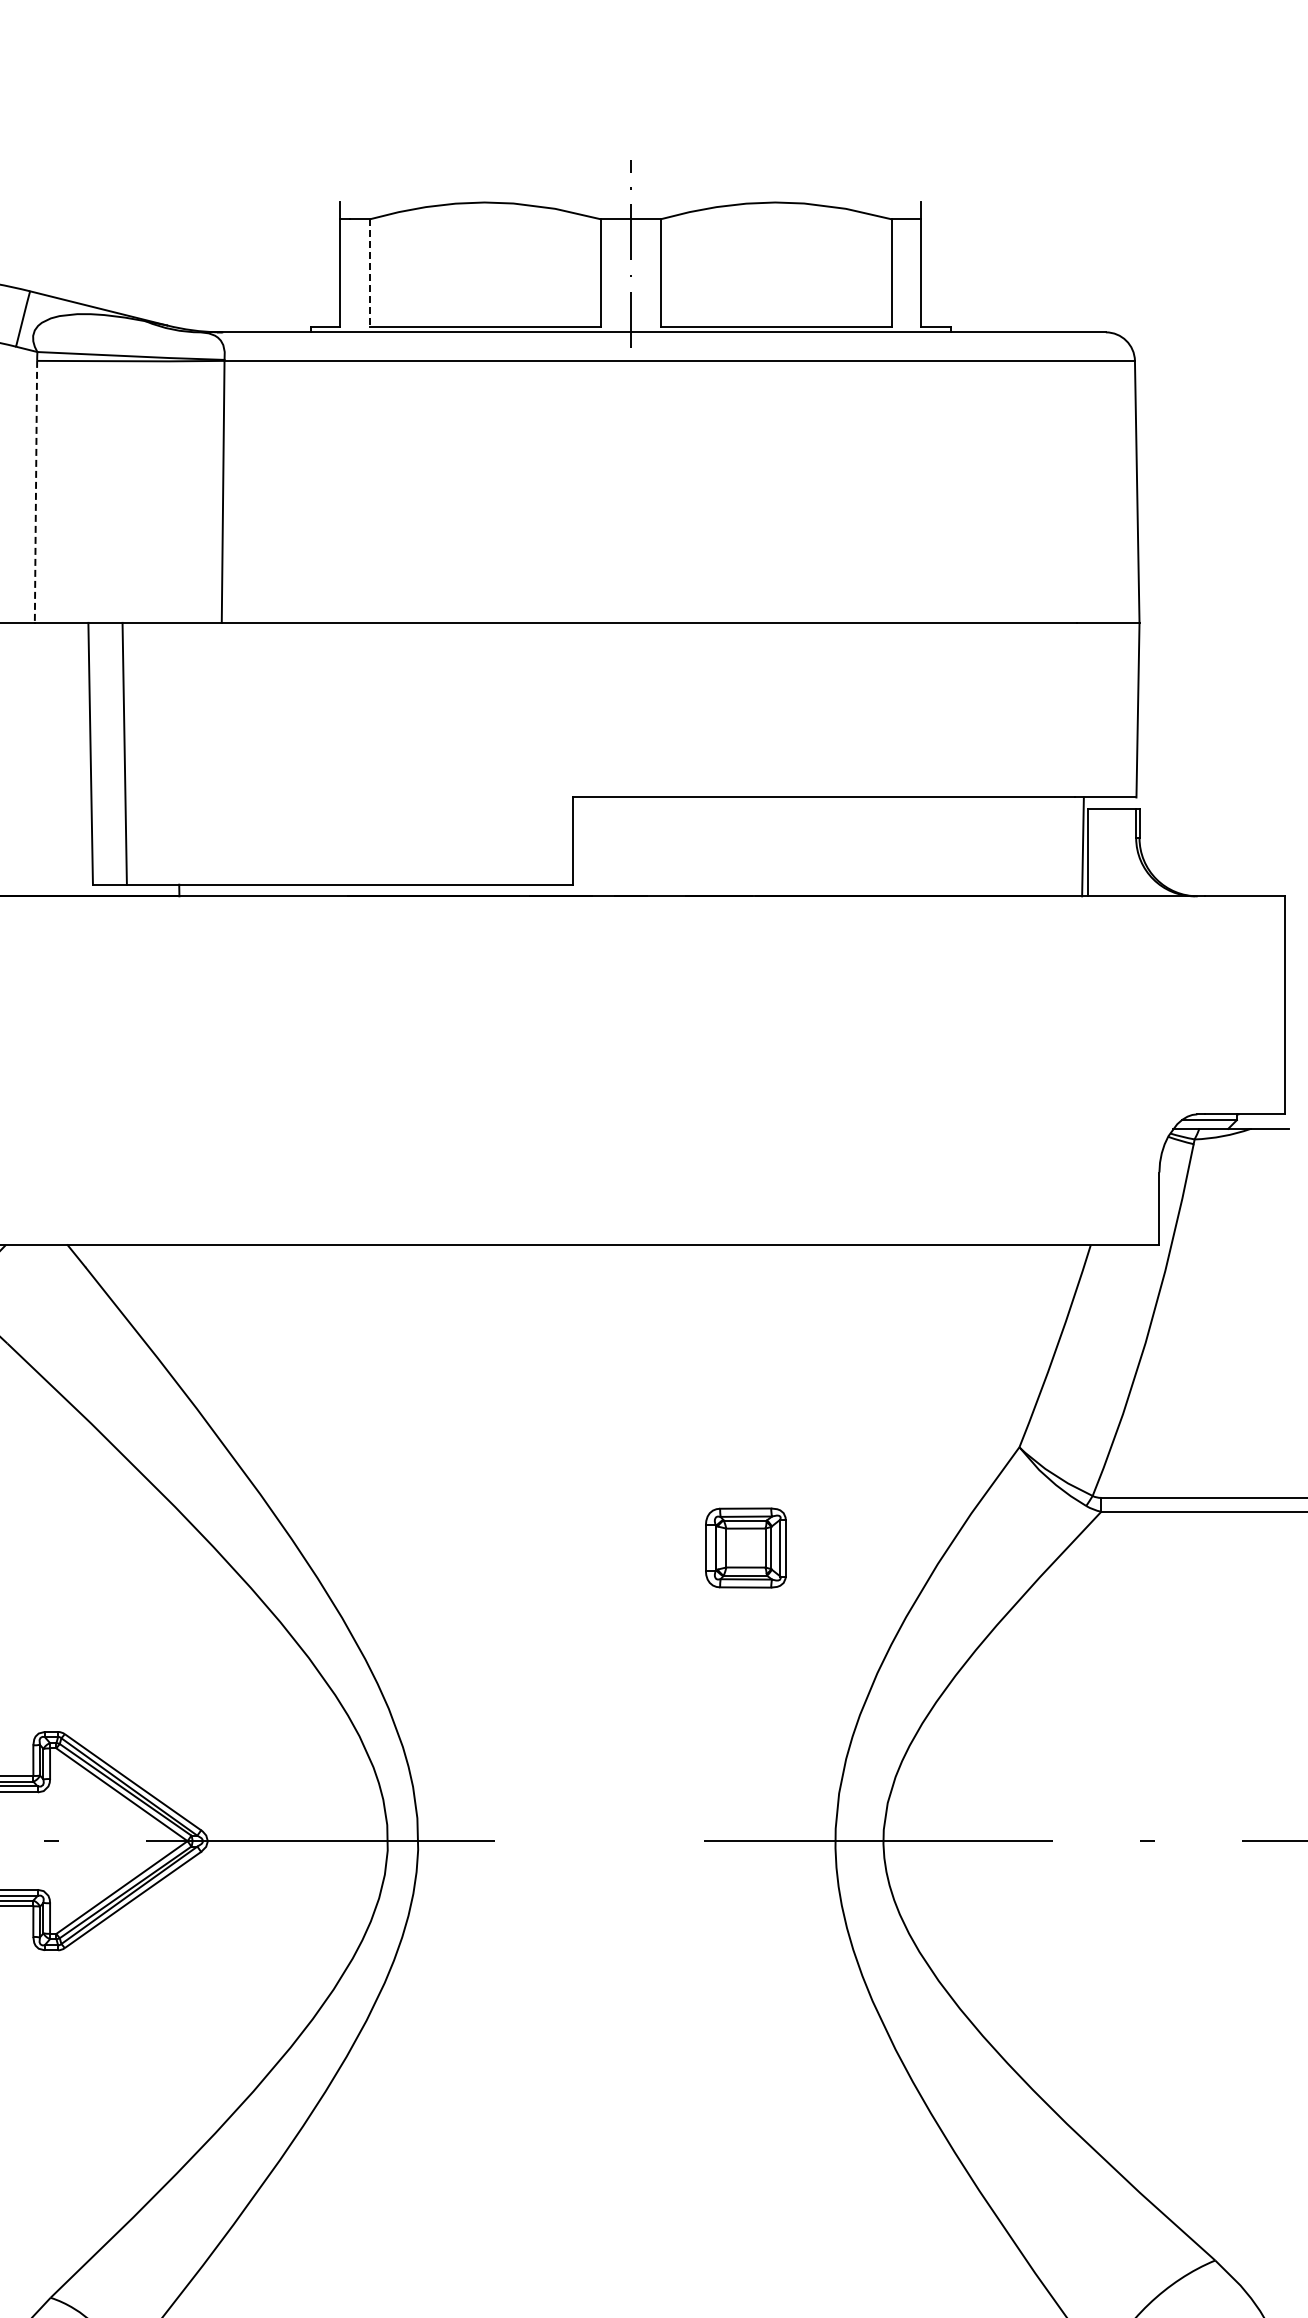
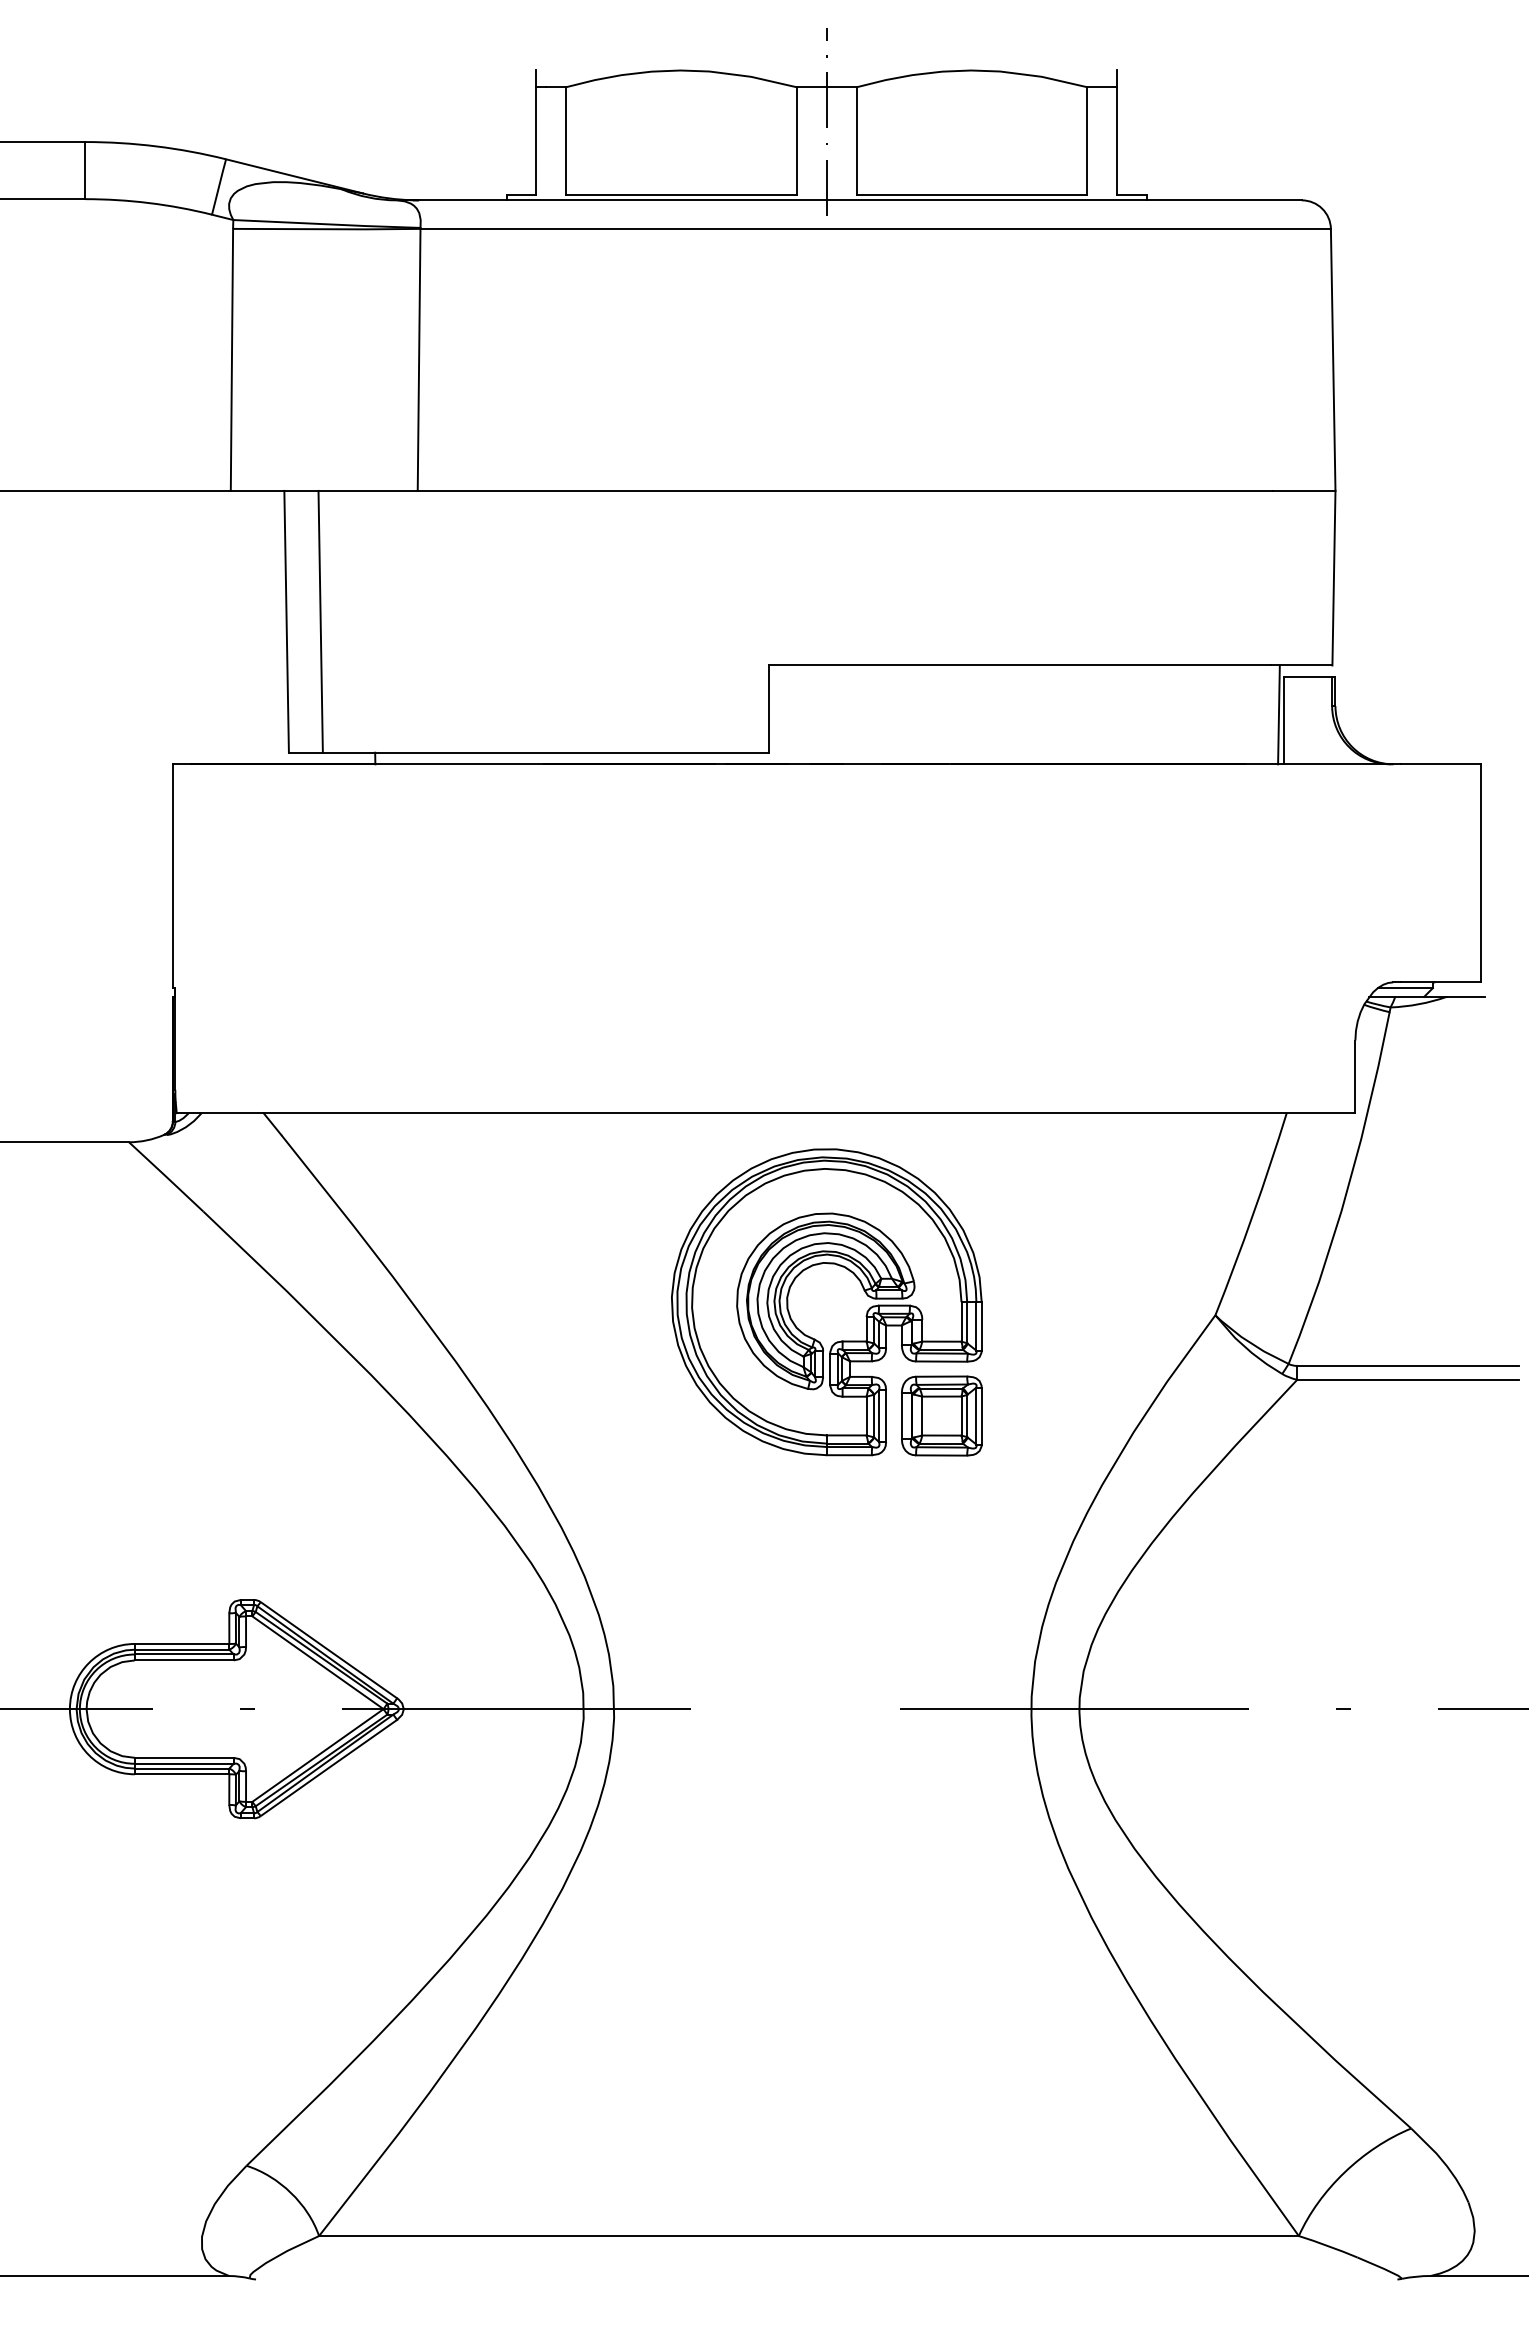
line: (370, 272) -> (566, 140), dashed -> solid
line: (35, 491) -> (231, 359), dashed -> solid
part: (630, 1434) -> (826, 1302), added

